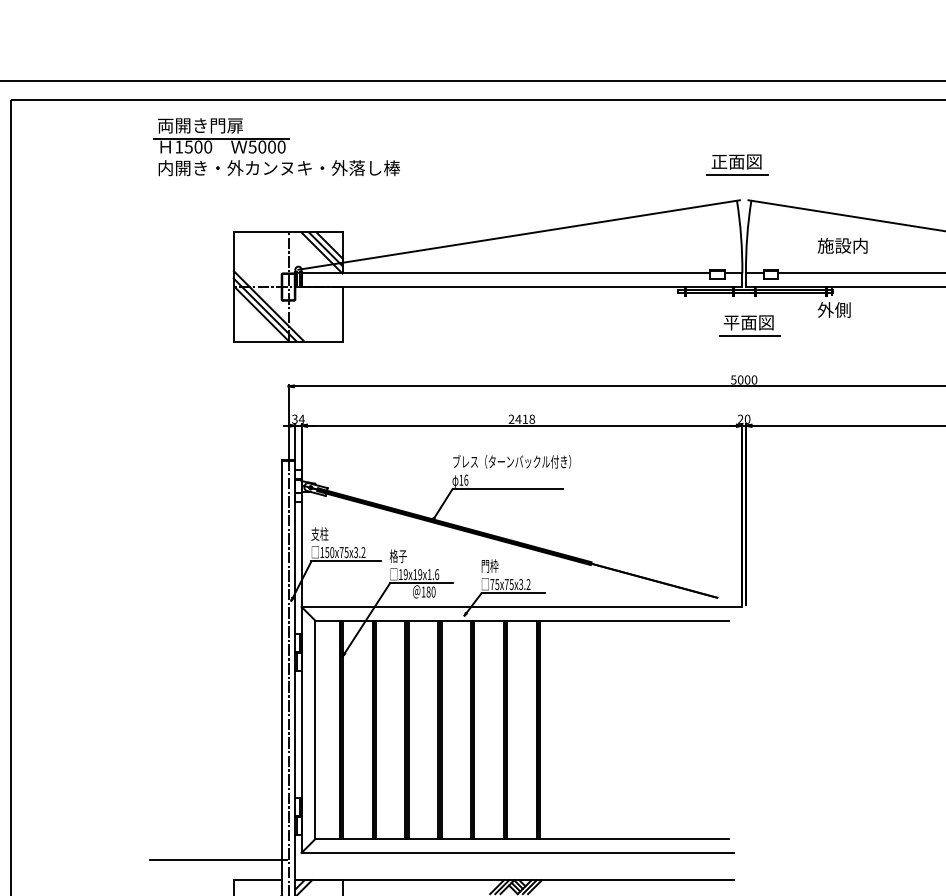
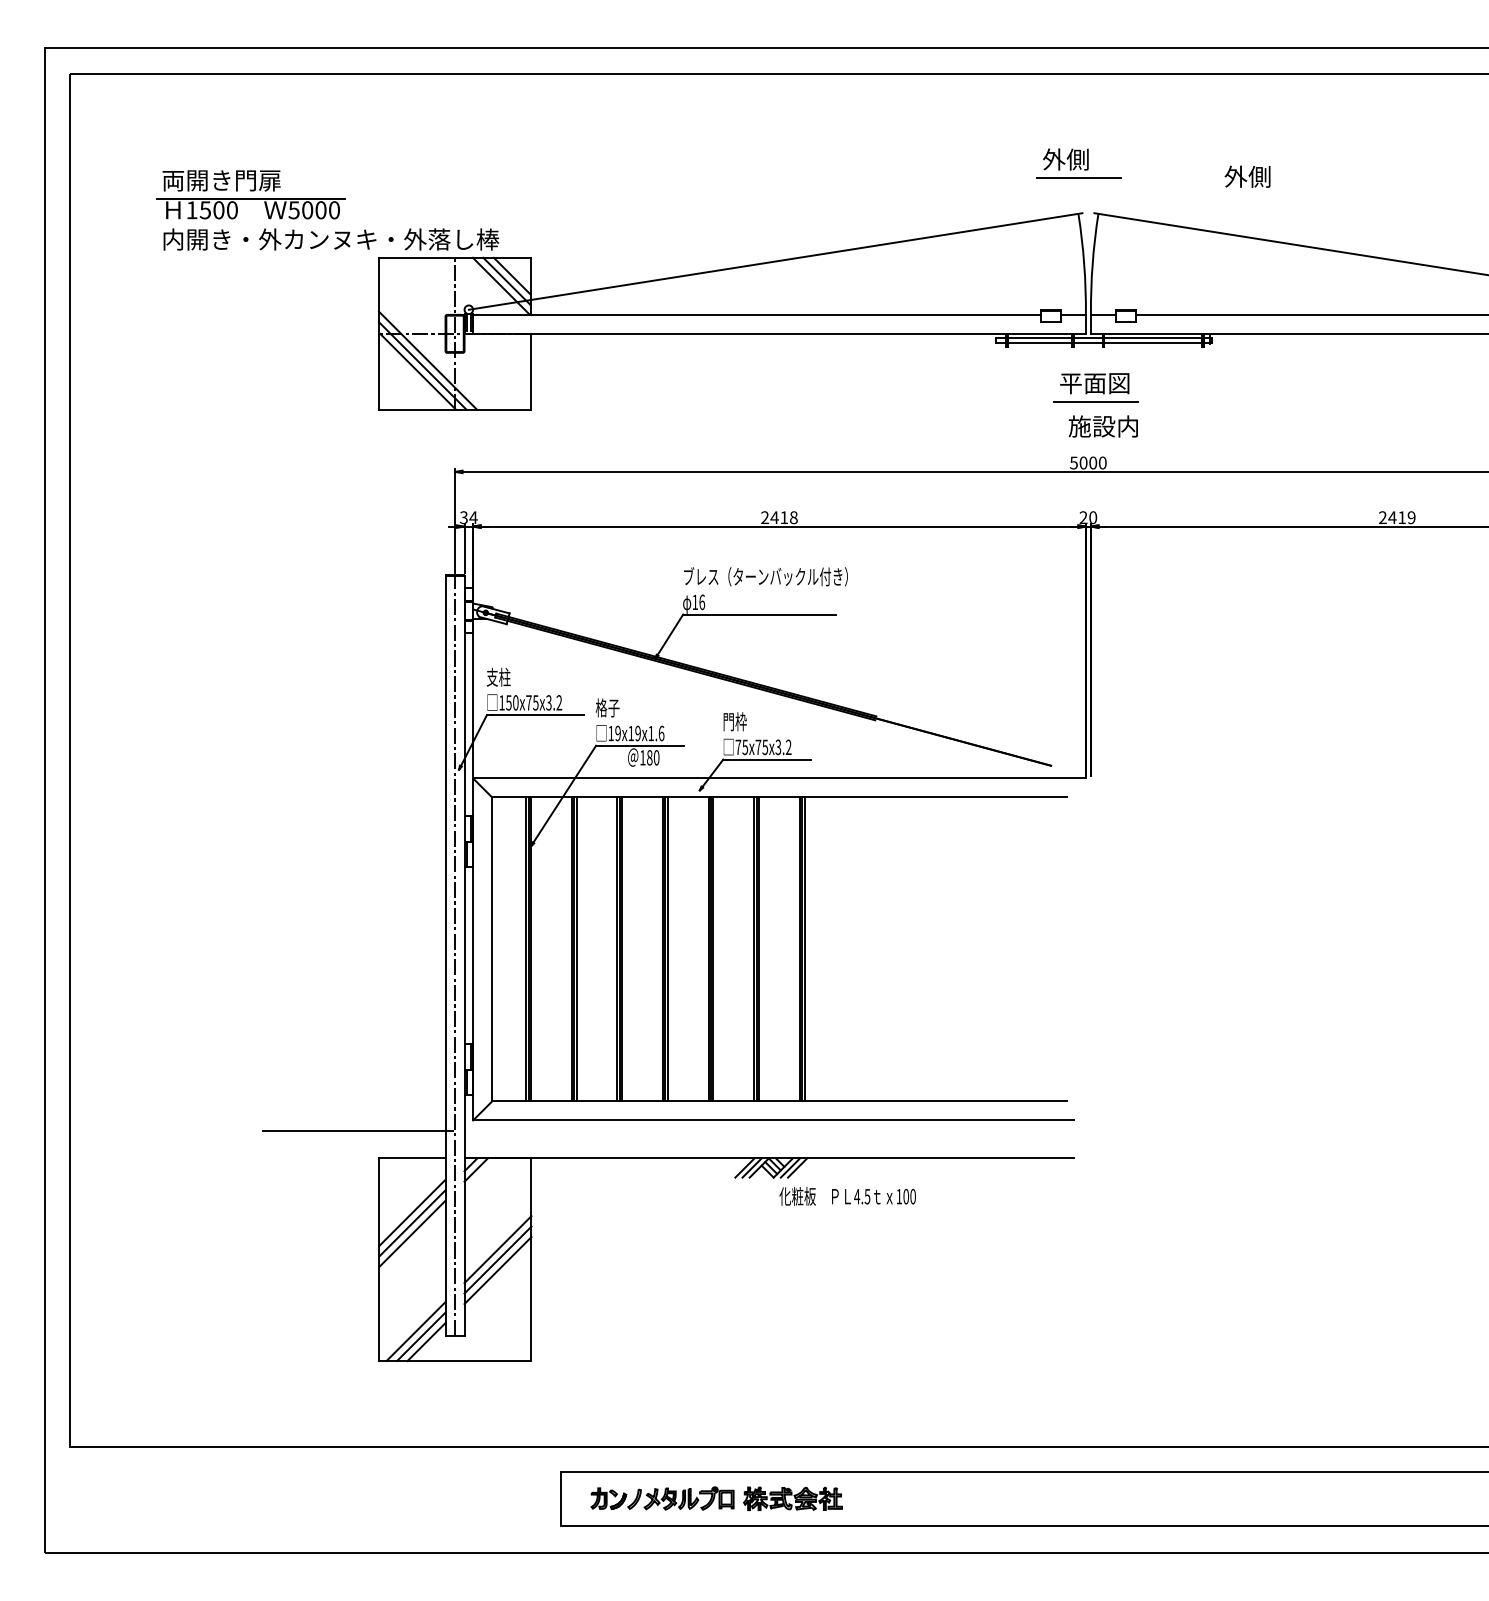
part: (276, 147) -> (327, 210), moved
text: (736, 161) -> (1077, 159), 正面図 -> 外側
text: (842, 245) -> (1102, 426), moved
text: (834, 309) -> (1247, 176), moved

